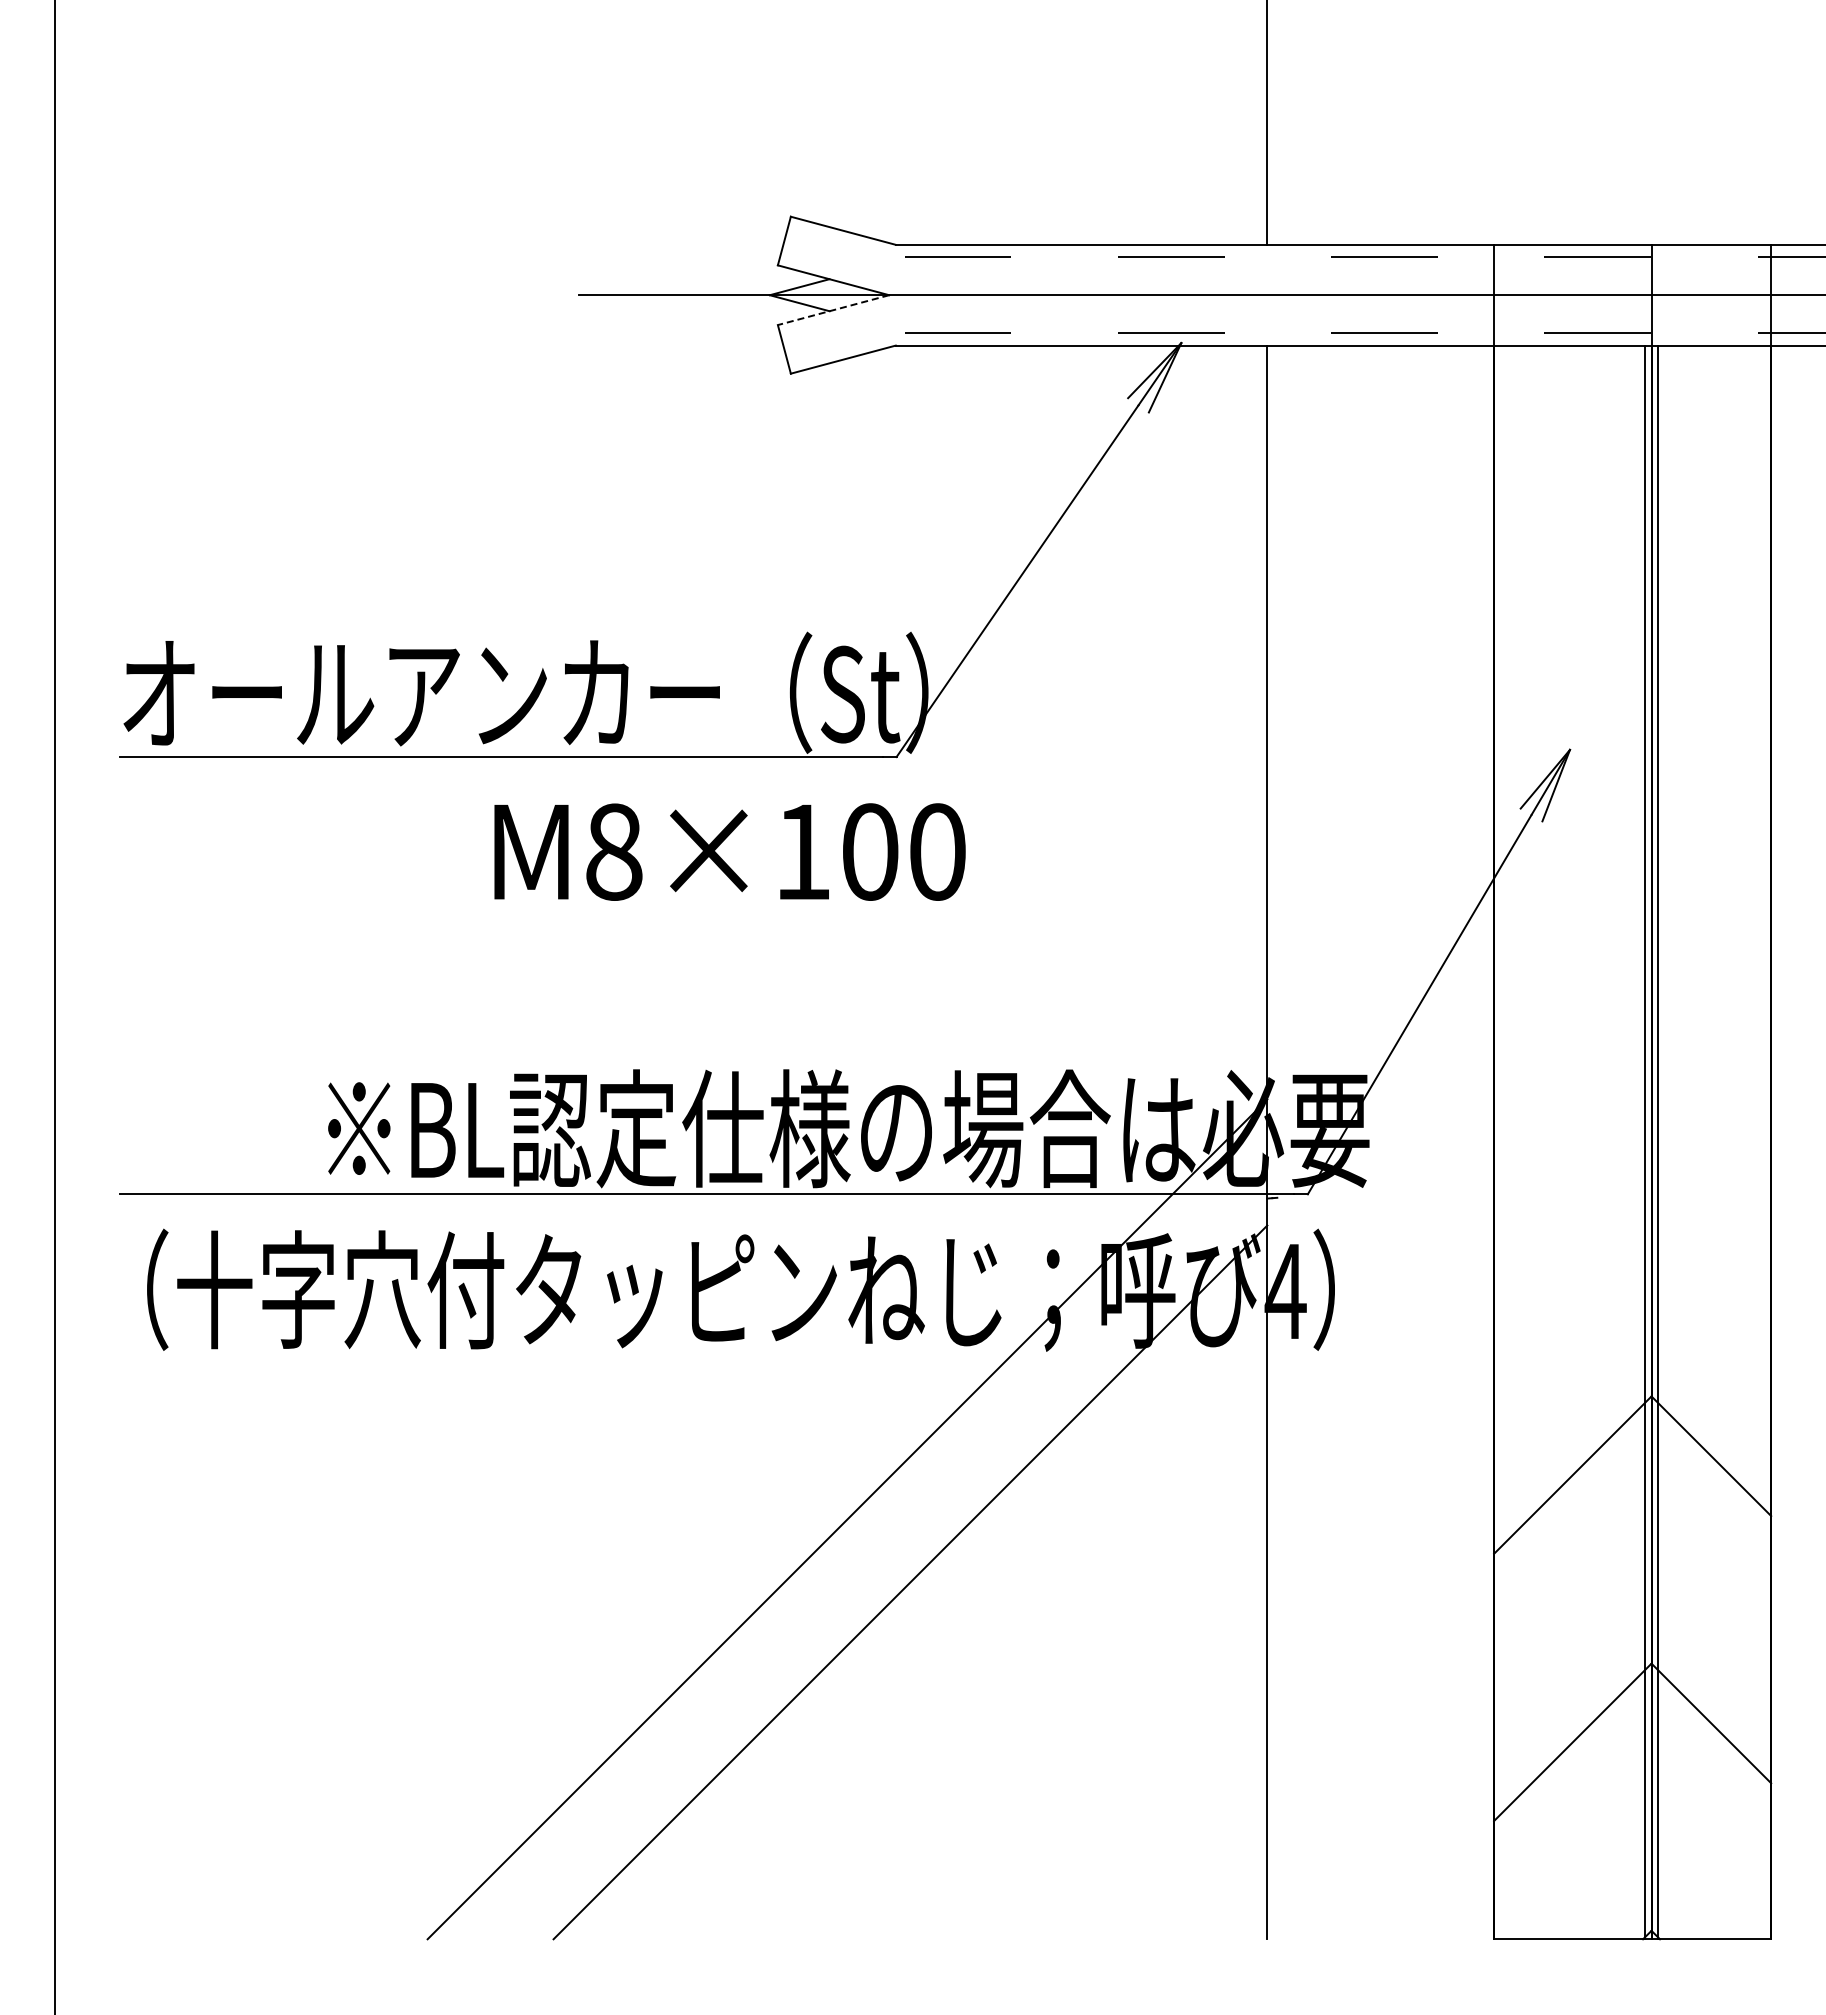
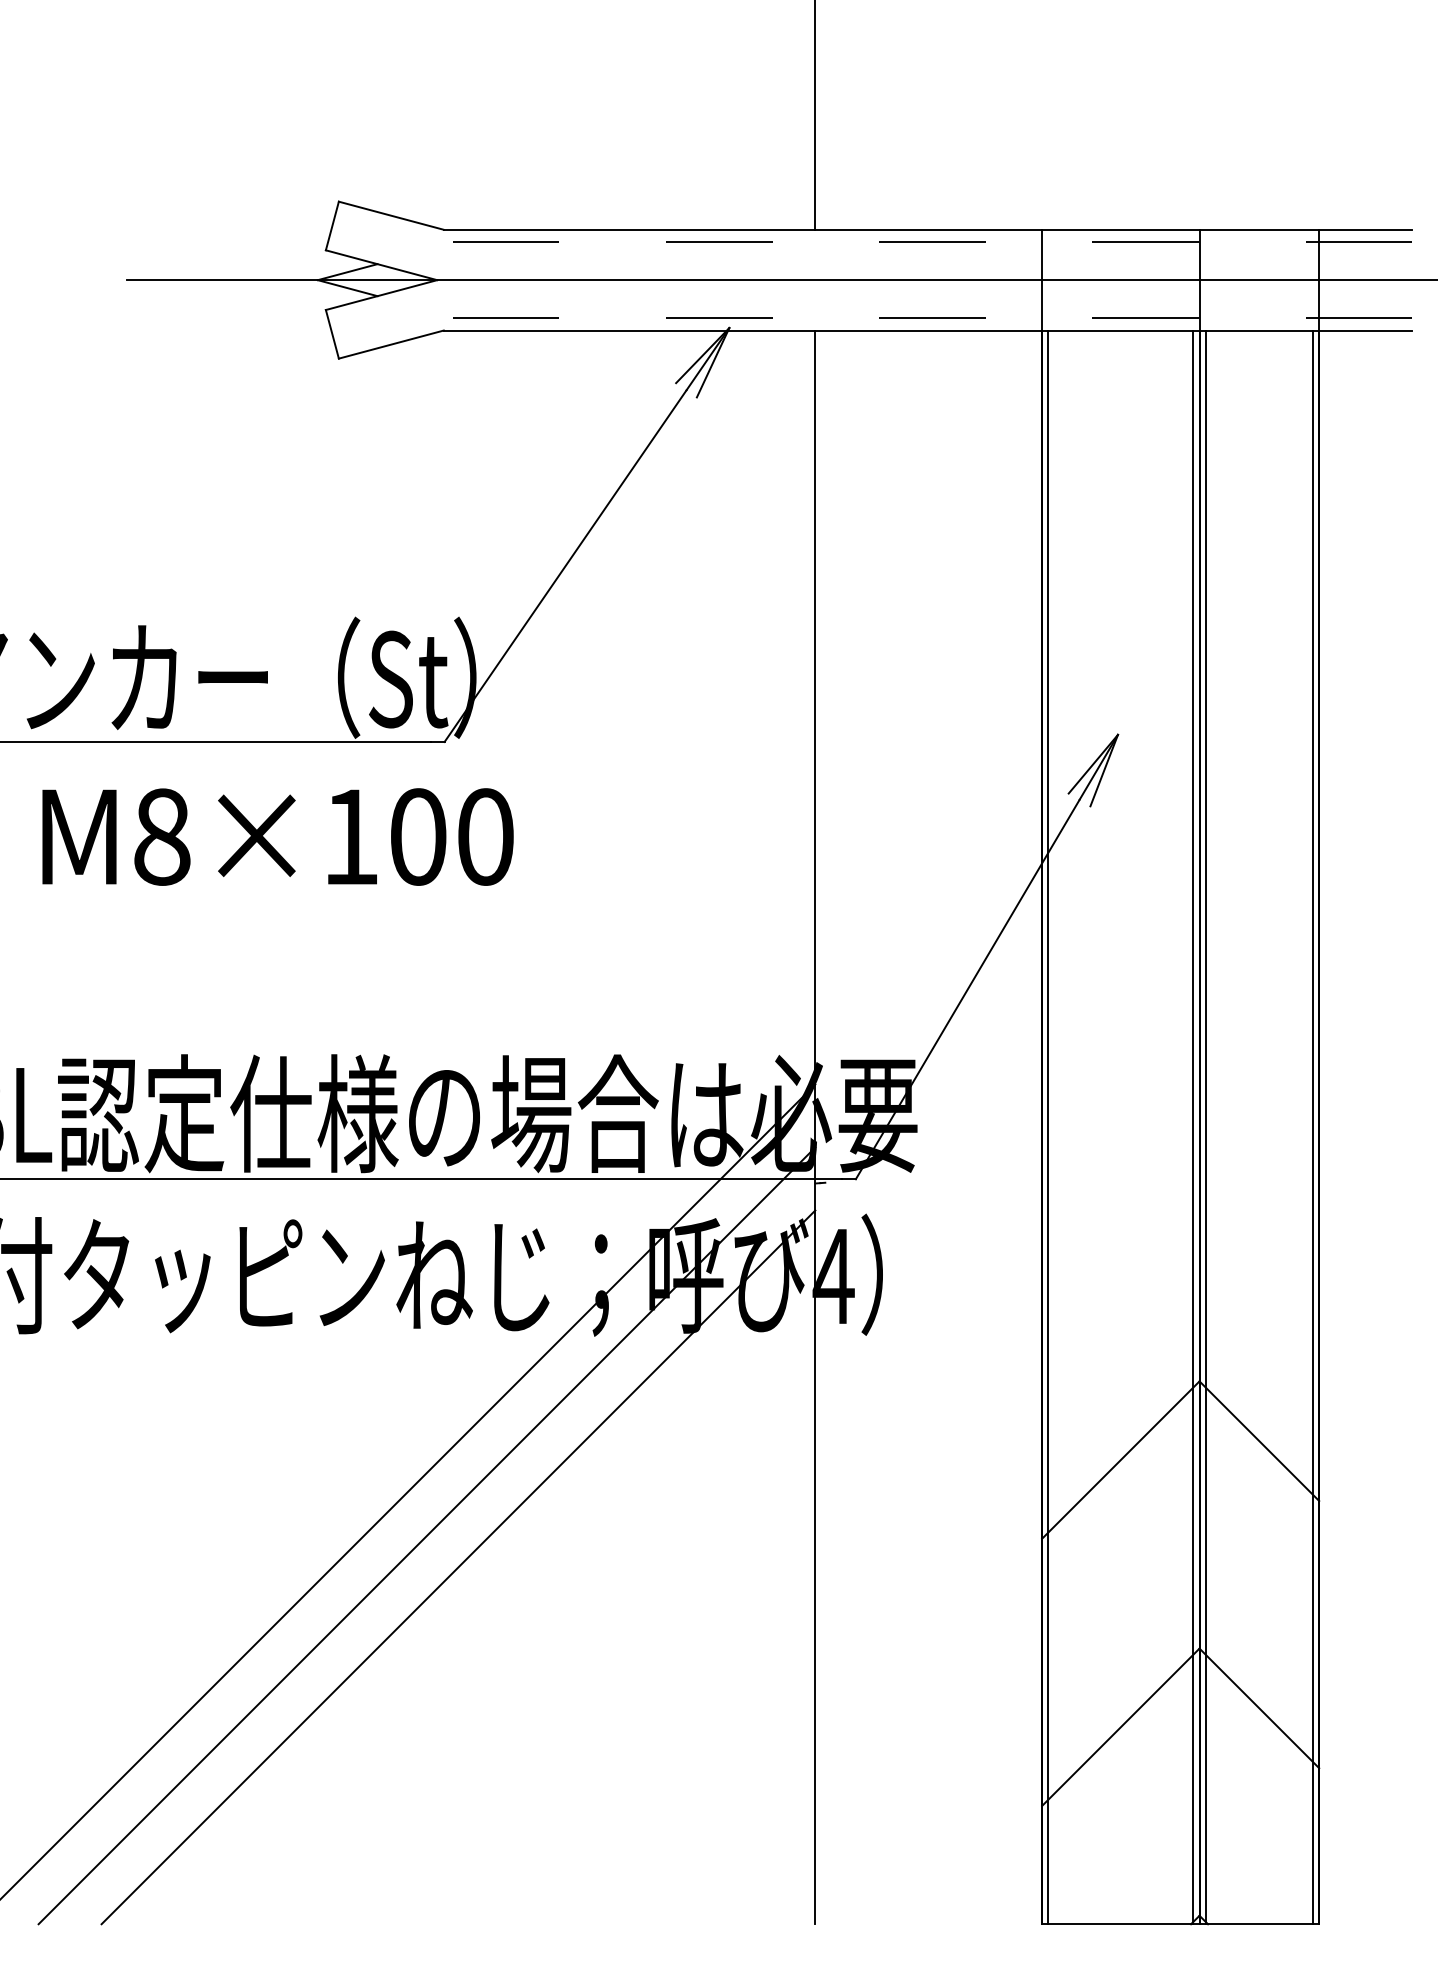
line: (833, 310) -> (381, 295), dashed -> solid
line: (1500, 1142) -> (1048, 1127), added
line: (1764, 1142) -> (1312, 1127), added
line: (878, 1550) -> (426, 1535), added

